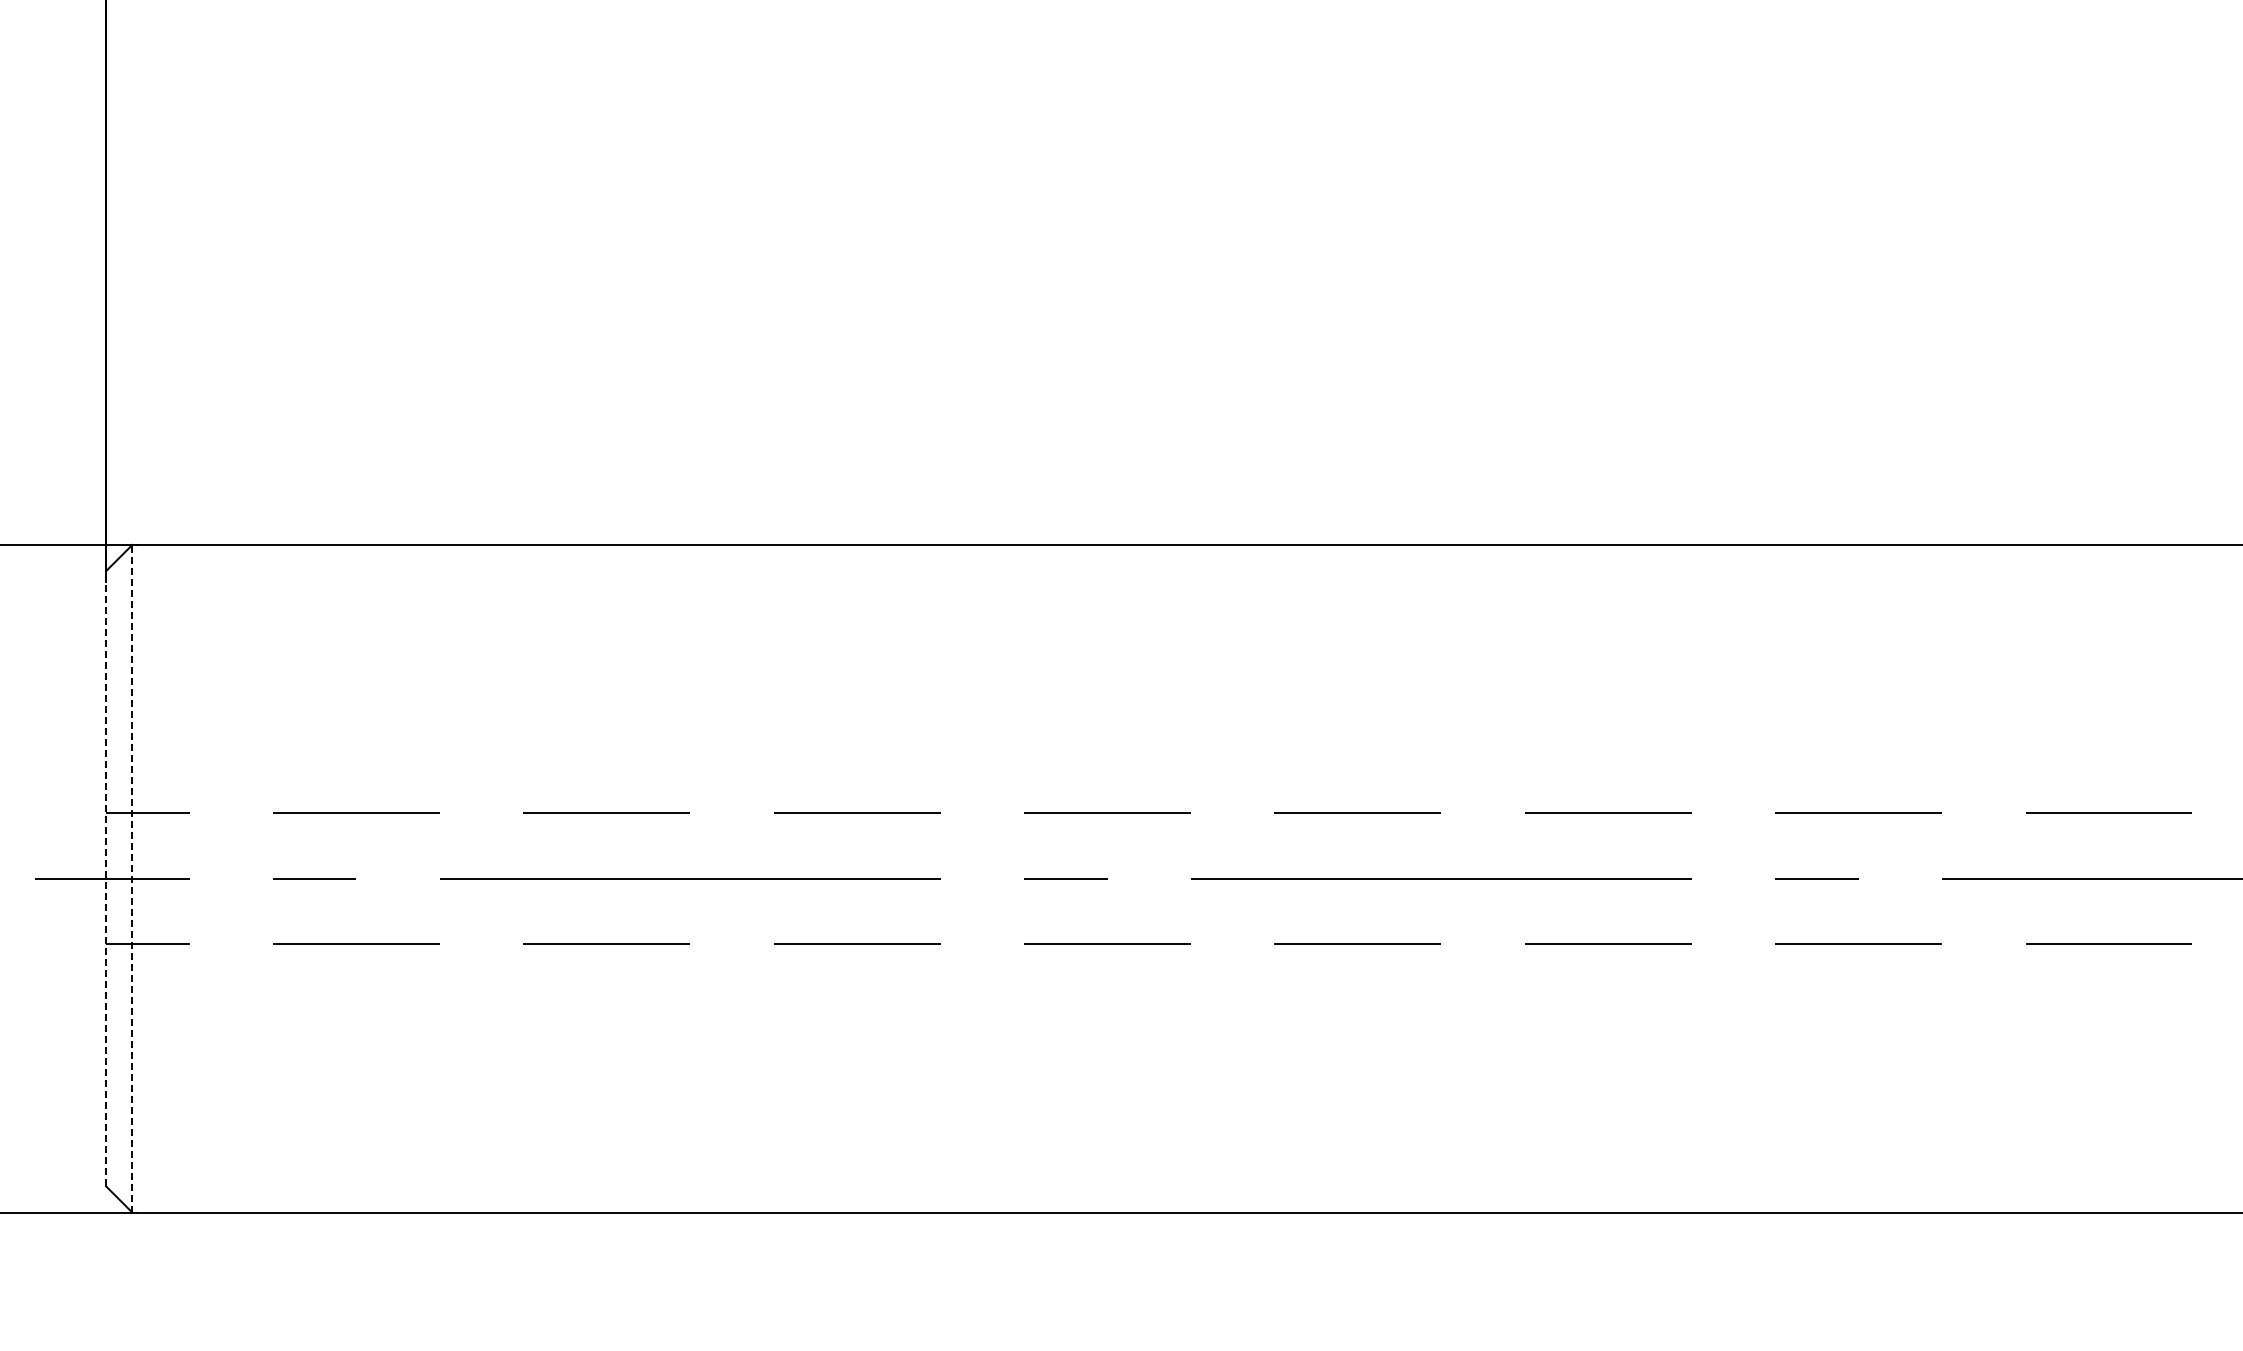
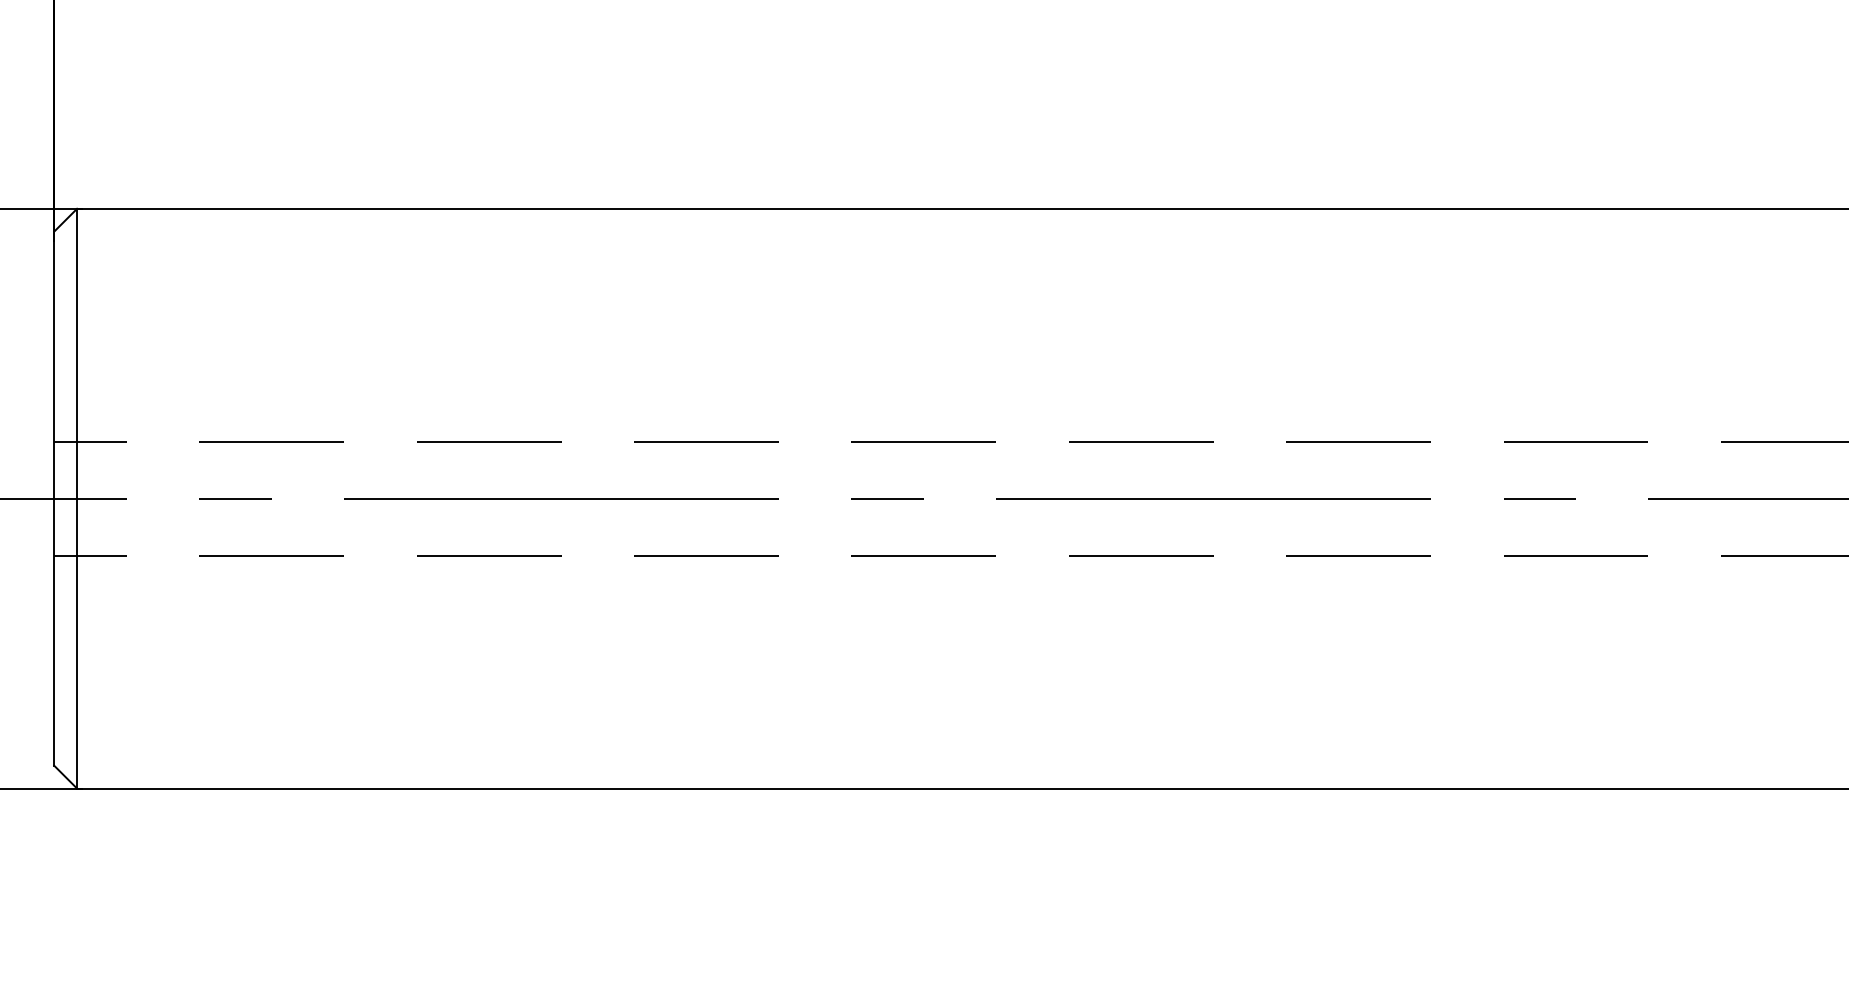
line: (106, 878) -> (54, 498), dashed -> solid
line: (132, 878) -> (77, 498), dashed -> solid

